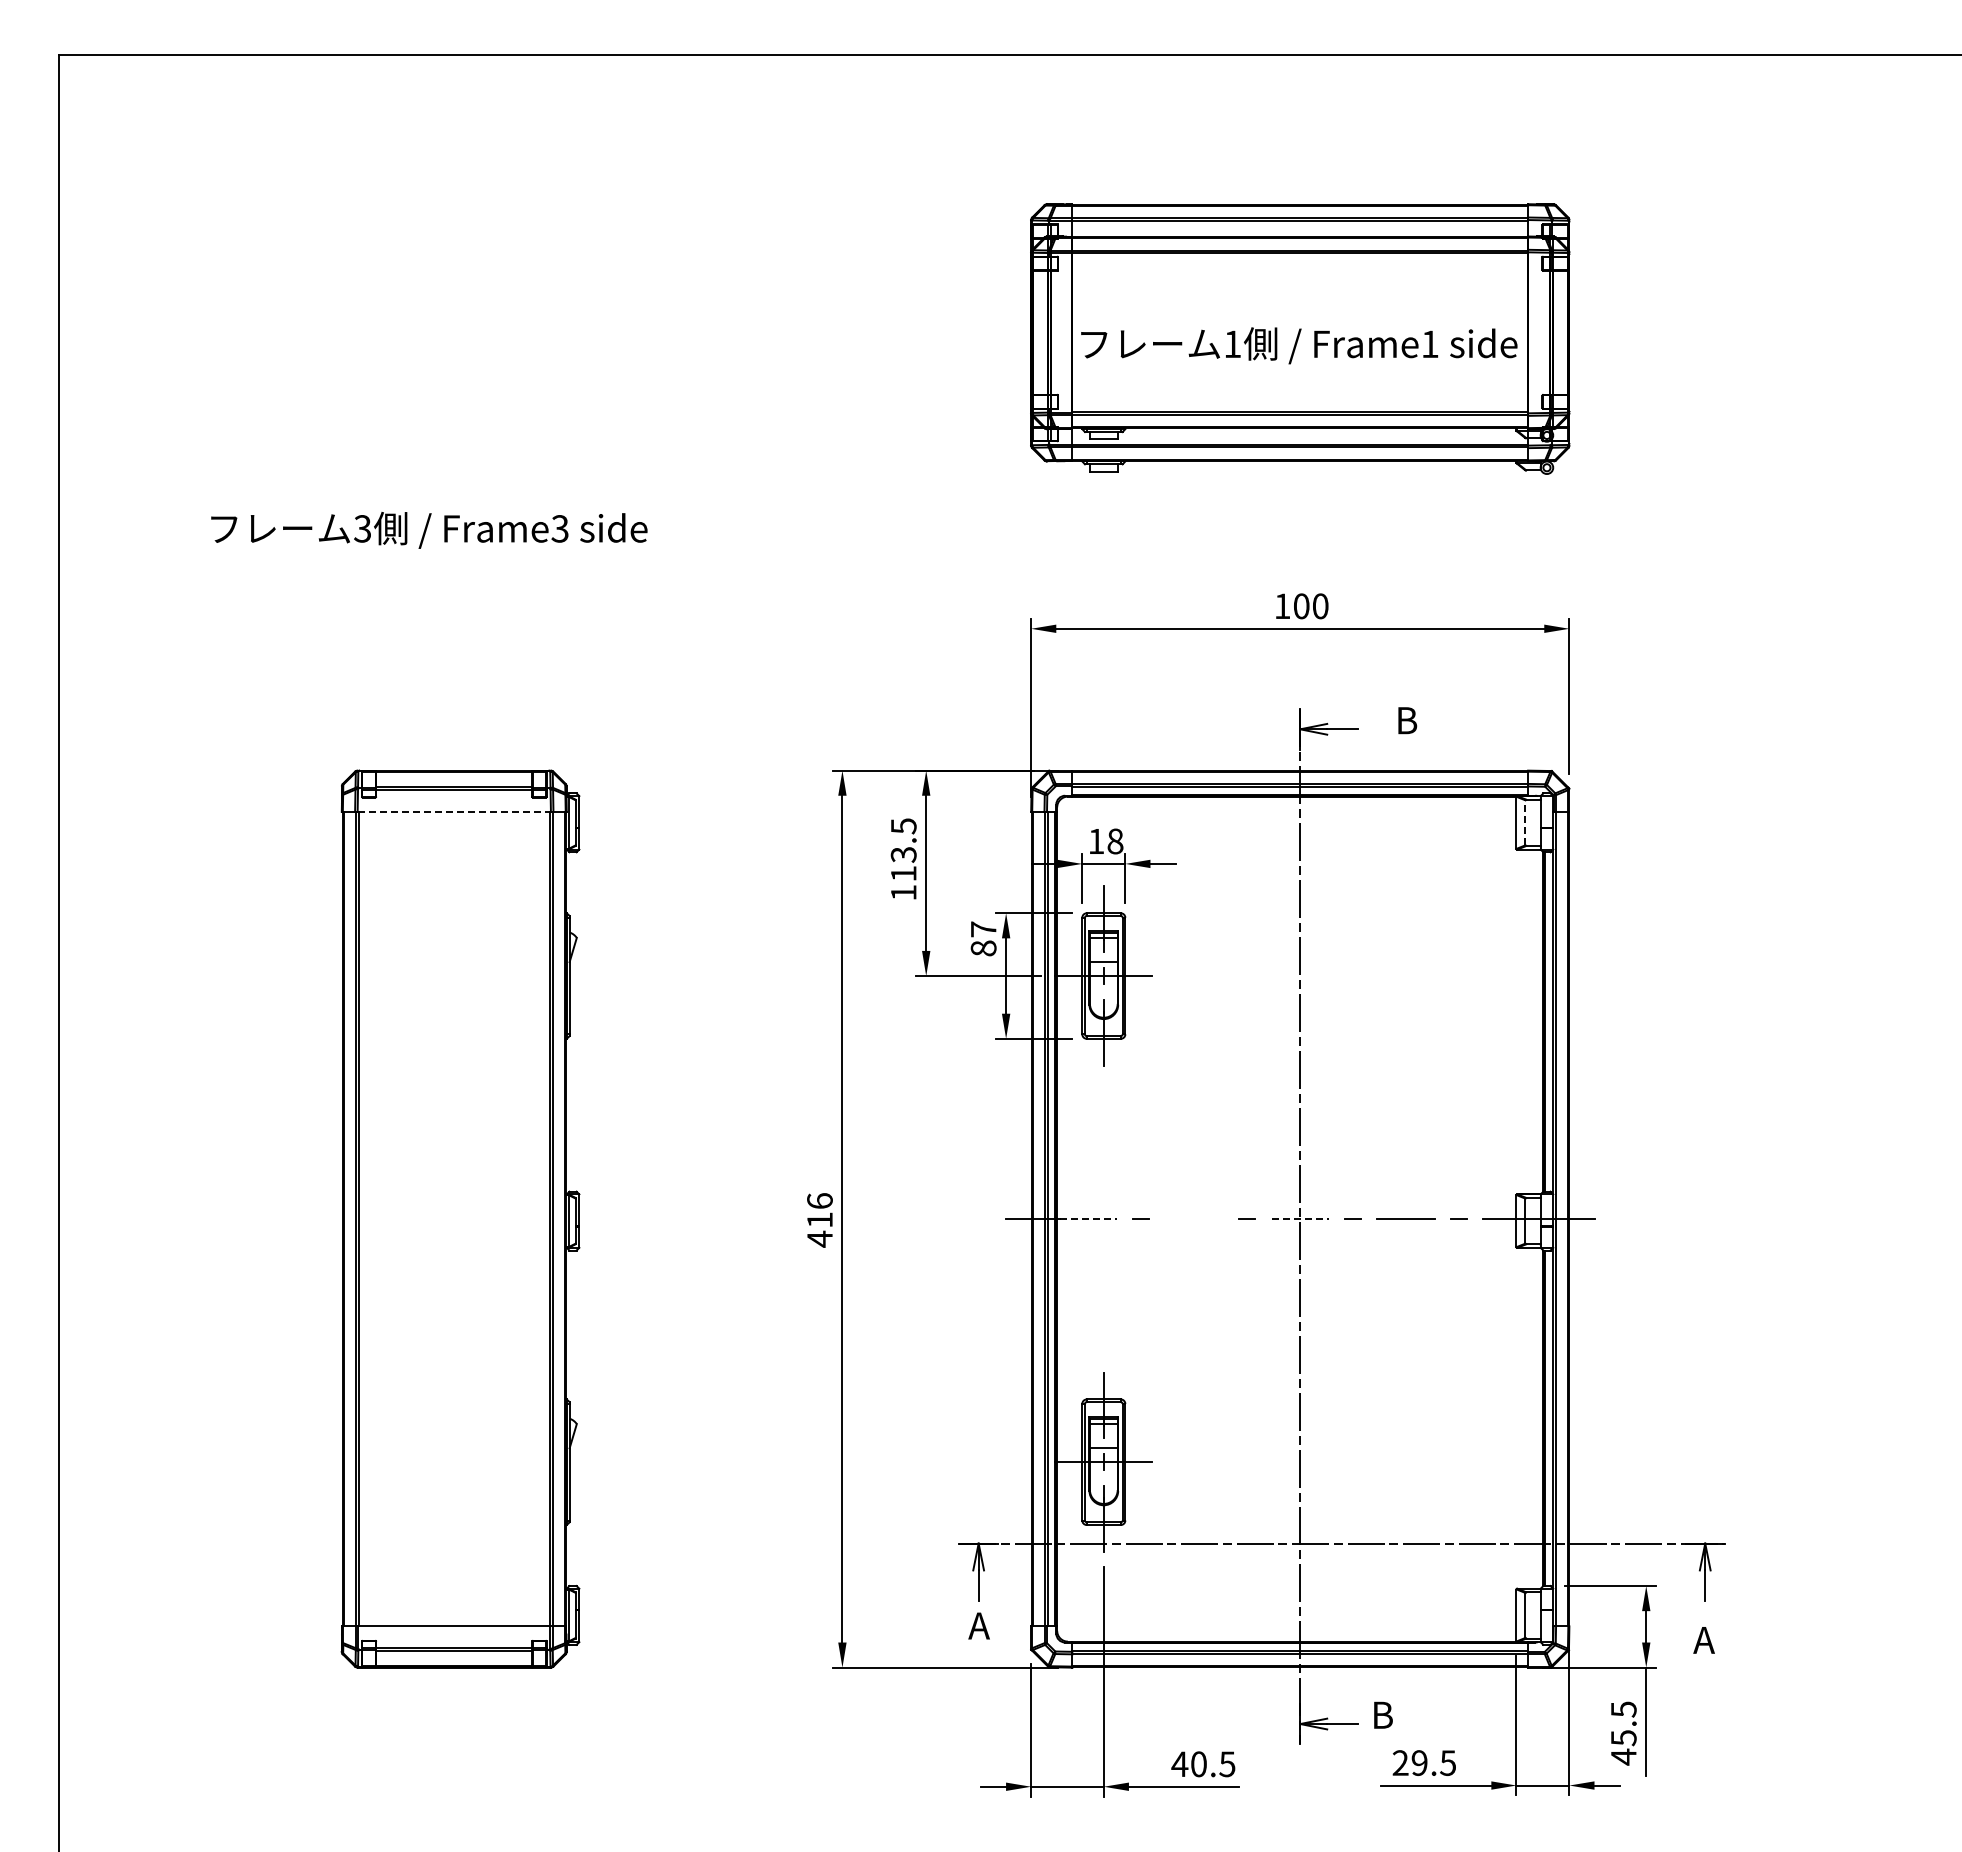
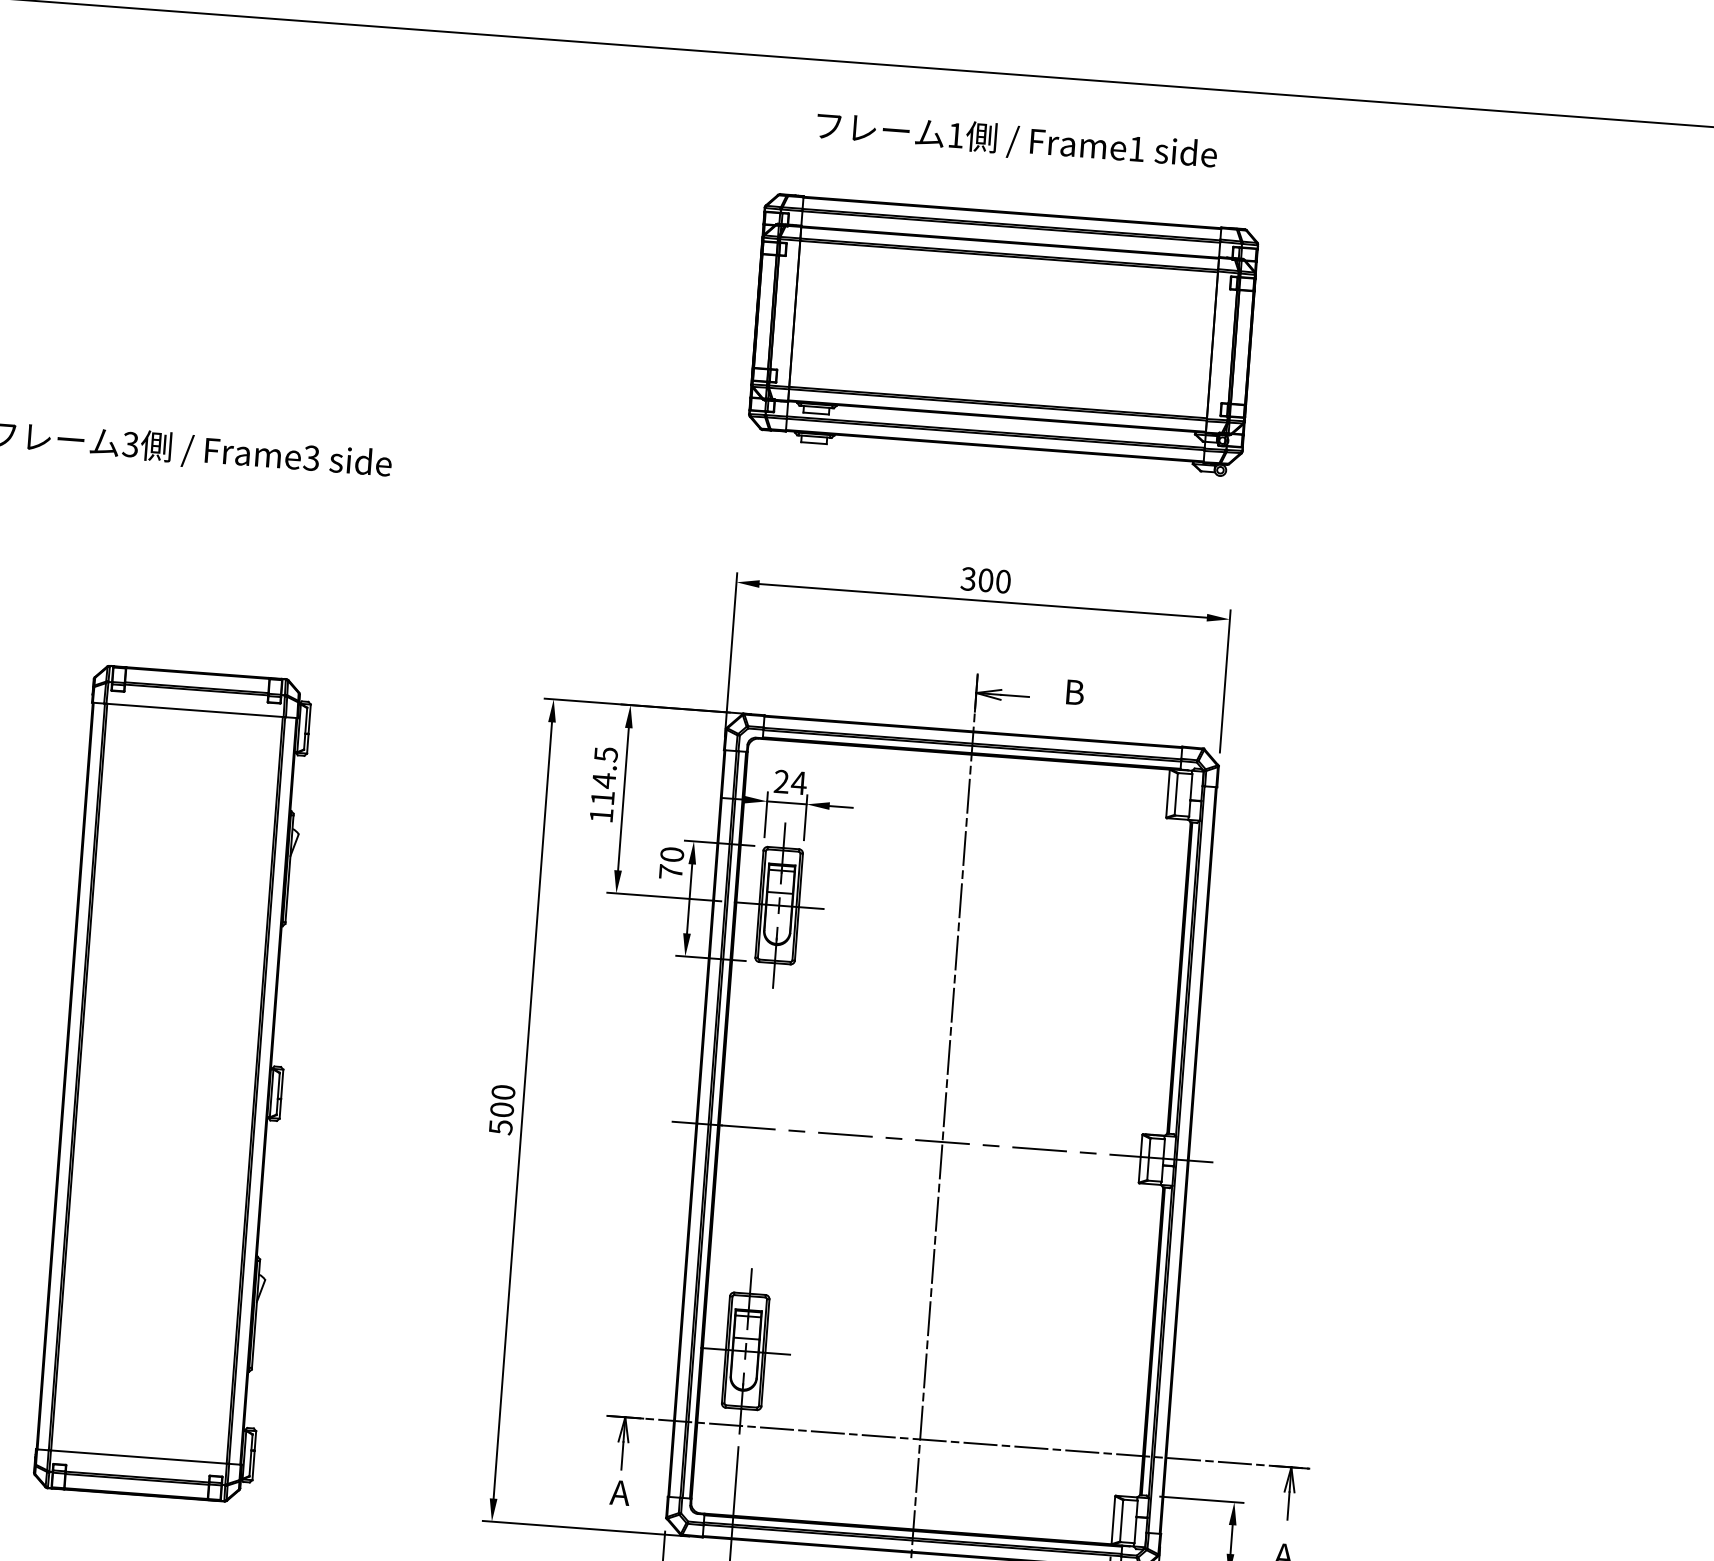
text: (1299, 345) -> (1017, 141), moved
text: (1282, 606) -> (968, 579), 100 -> 300
line: (454, 811) -> (195, 710), dashed -> solid
line: (1525, 822) -> (1176, 793), dashed -> solid
text: (1105, 841) -> (790, 782), 18 -> 24
text: (903, 854) -> (603, 780), 113.5 -> 114.5
text: (983, 938) -> (671, 862), 87 -> 70
line: (1088, 1219) -> (748, 1127), dashed -> solid
line: (1194, 1219) -> (845, 1135), added
line: (1300, 1219) -> (942, 1142), dashed -> solid
text: (819, 1220) -> (501, 1110), 416 -> 500

